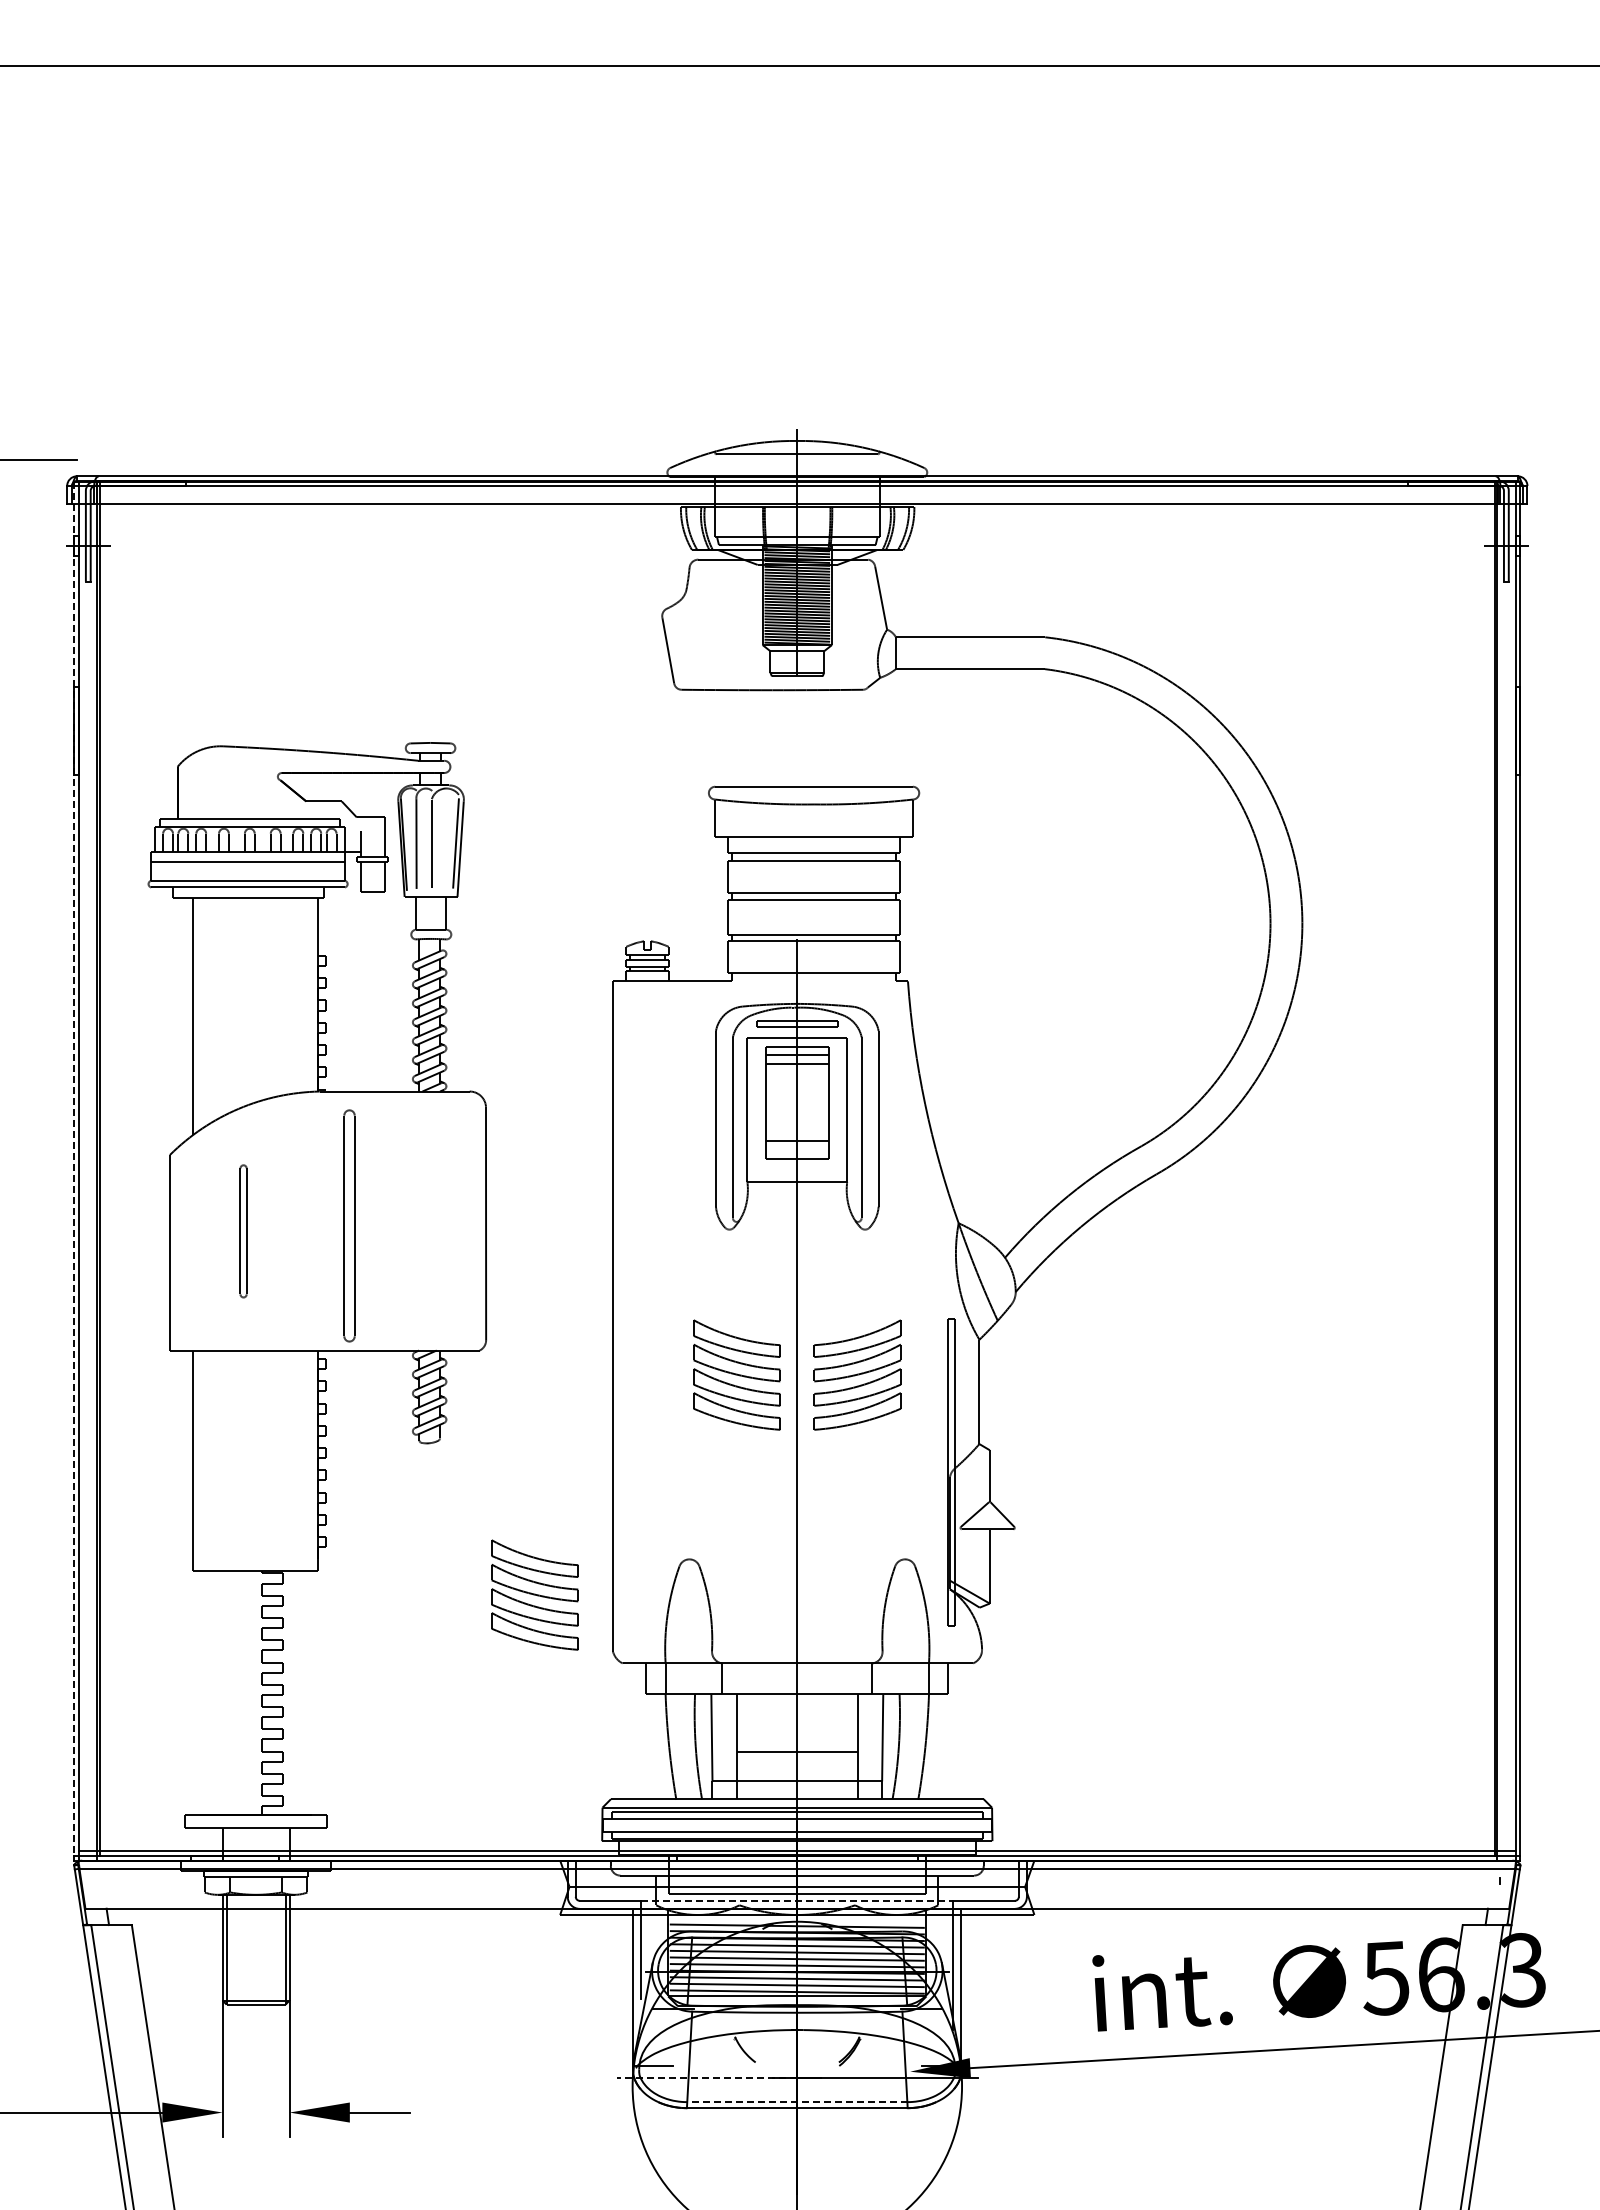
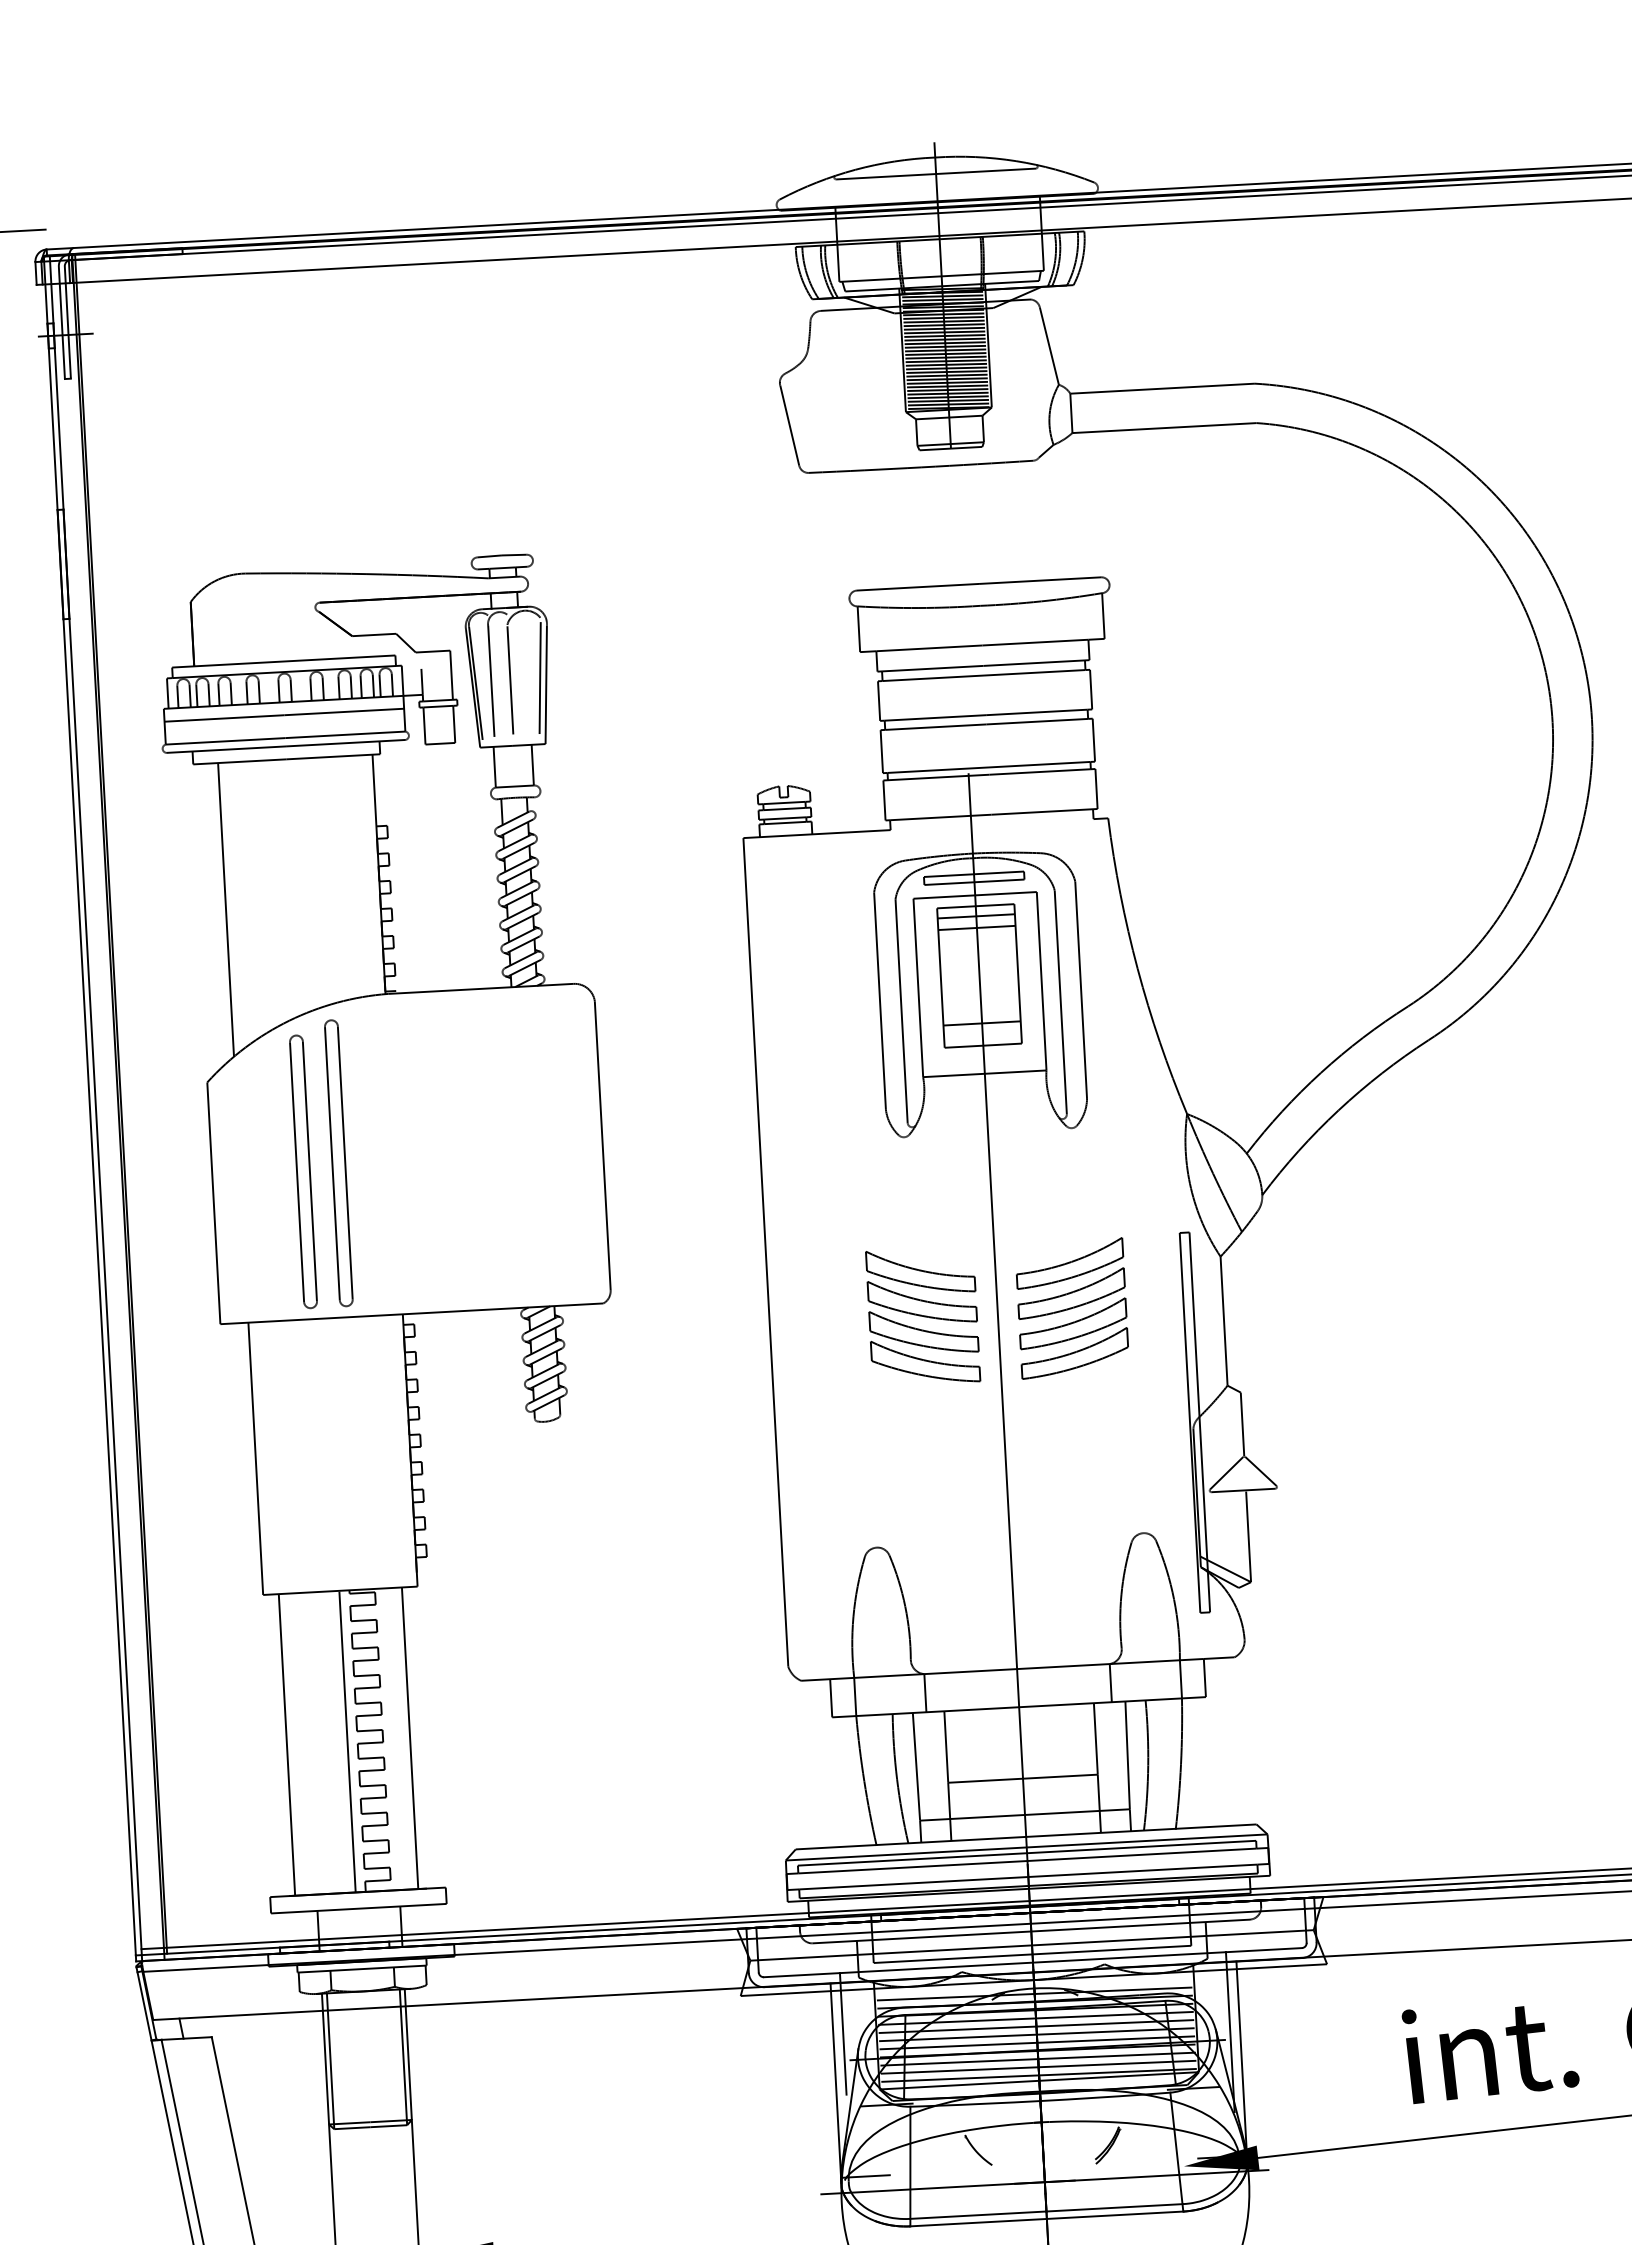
line: (74, 1168) -> (90, 1105), dashed -> solid
part: (349, 1225) -> (338, 1162), moved
part: (243, 1231) -> (303, 1172), size x1.67
part: (534, 1594) -> (687, 1601), removed
line: (205, 1692) -> (287, 1744), added
line: (254, 1692) -> (347, 1741), added
line: (304, 1692) -> (409, 1738), added
line: (797, 1900) -> (1033, 1962), dashed -> solid
line: (706, 2078) -> (932, 2188), dashed -> solid
line: (796, 2102) -> (1045, 2212), dashed -> solid

